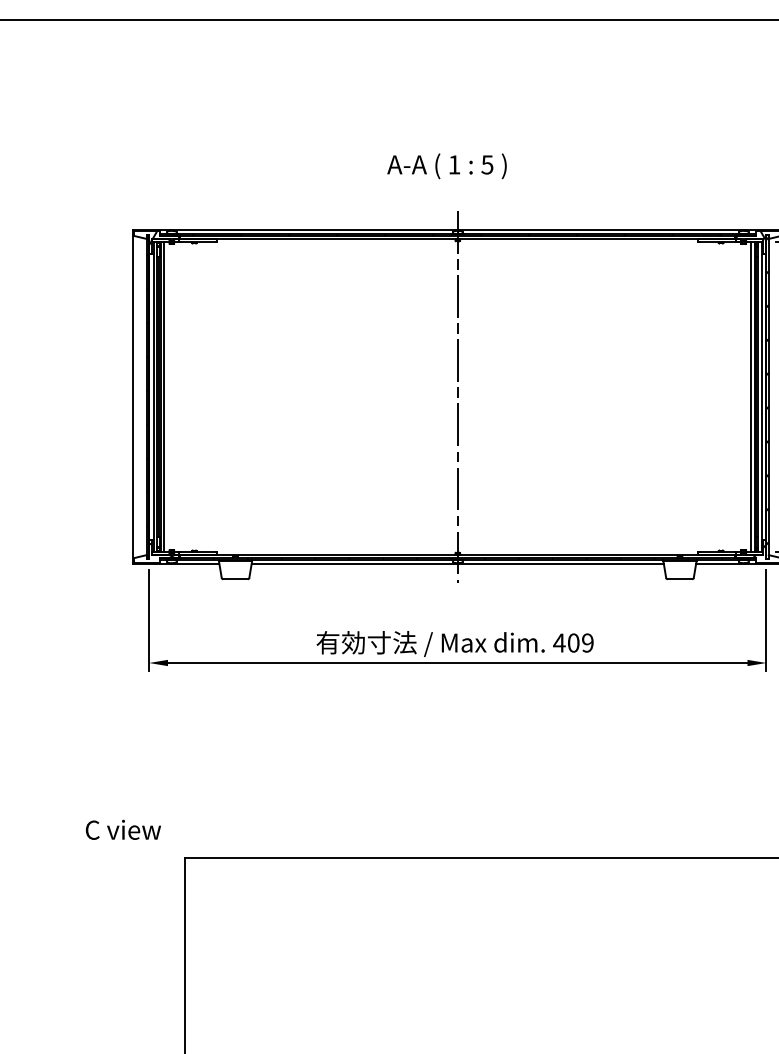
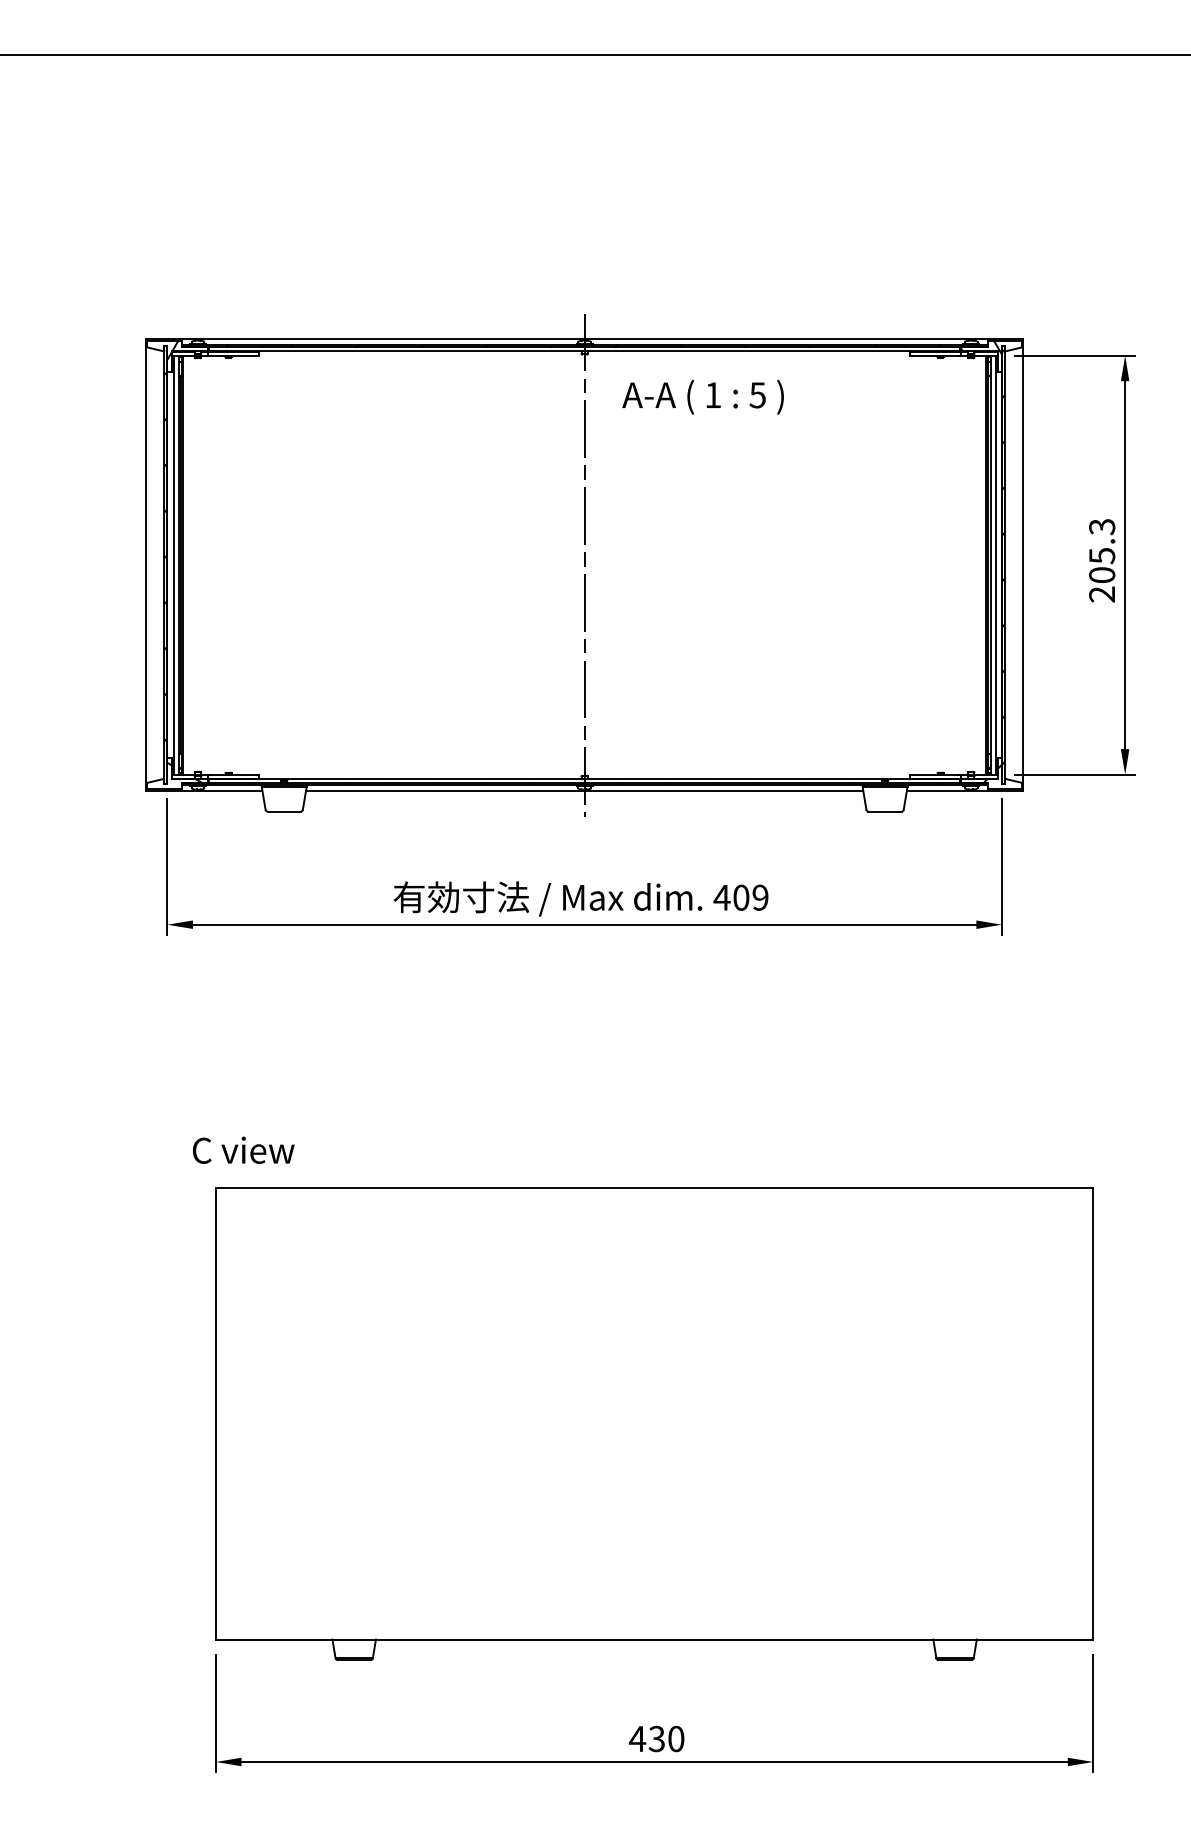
text: (446, 165) -> (702, 396), moved
line: (163, 396) -> (187, 564), removed
line: (751, 396) -> (981, 564), removed
text: (123, 829) -> (243, 1149), moved

